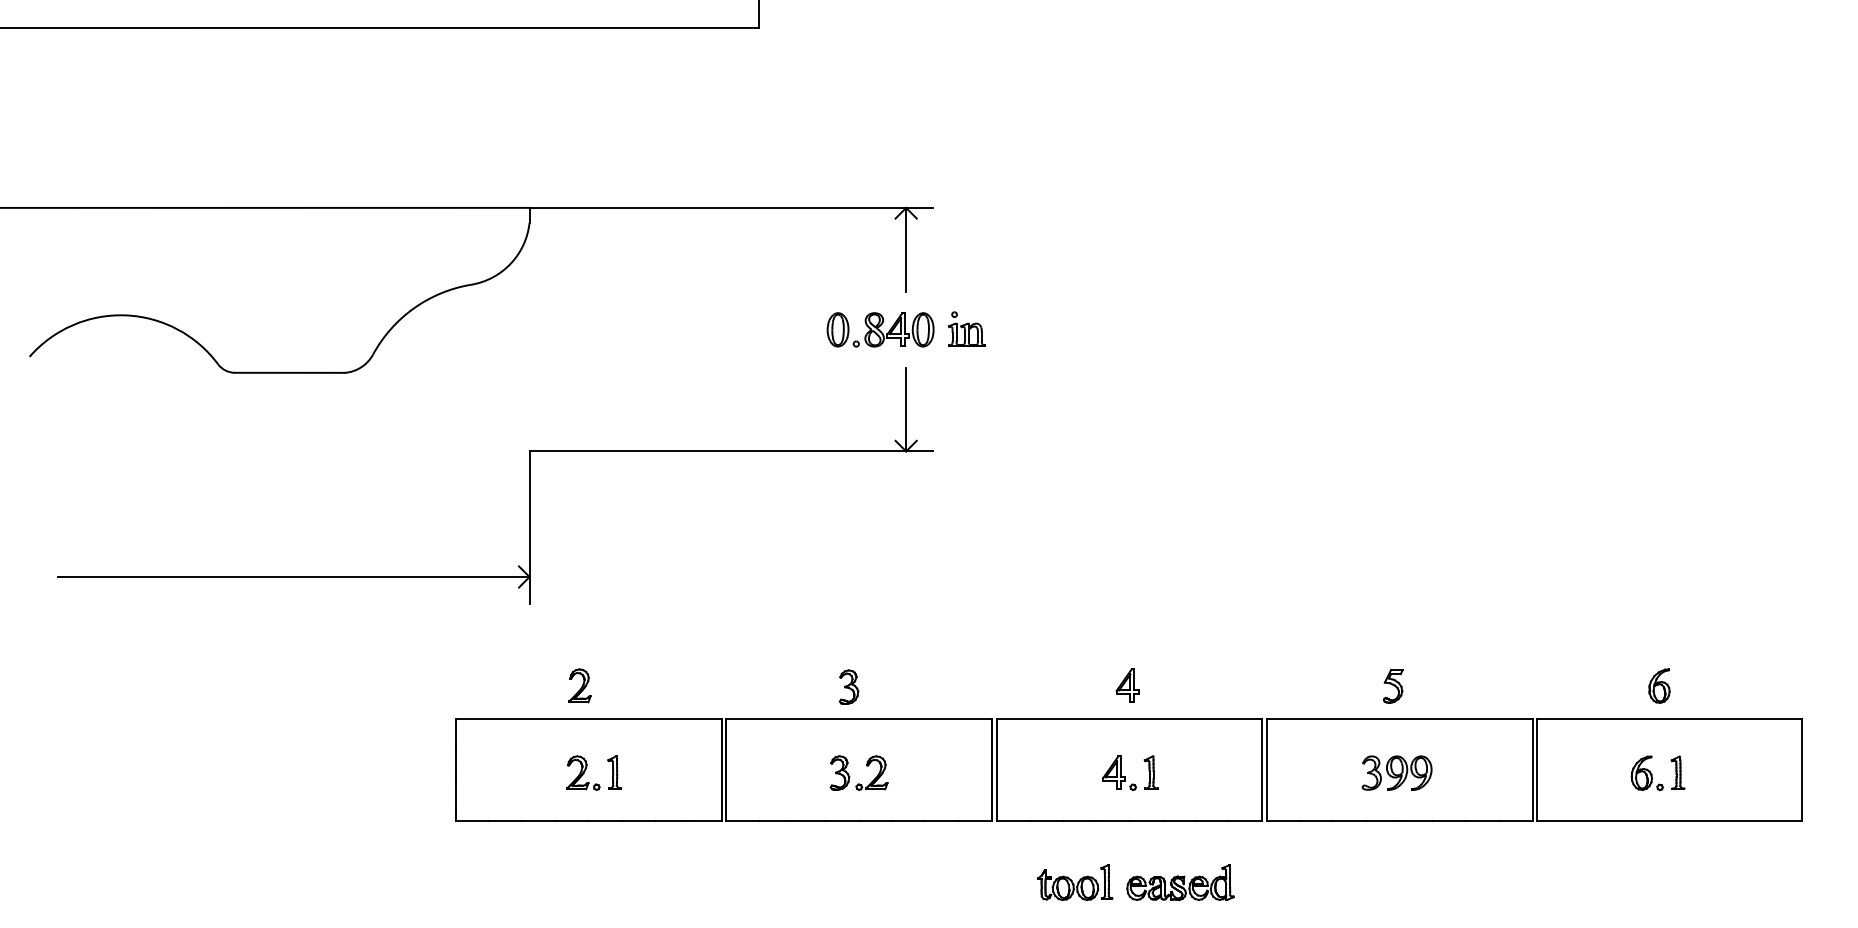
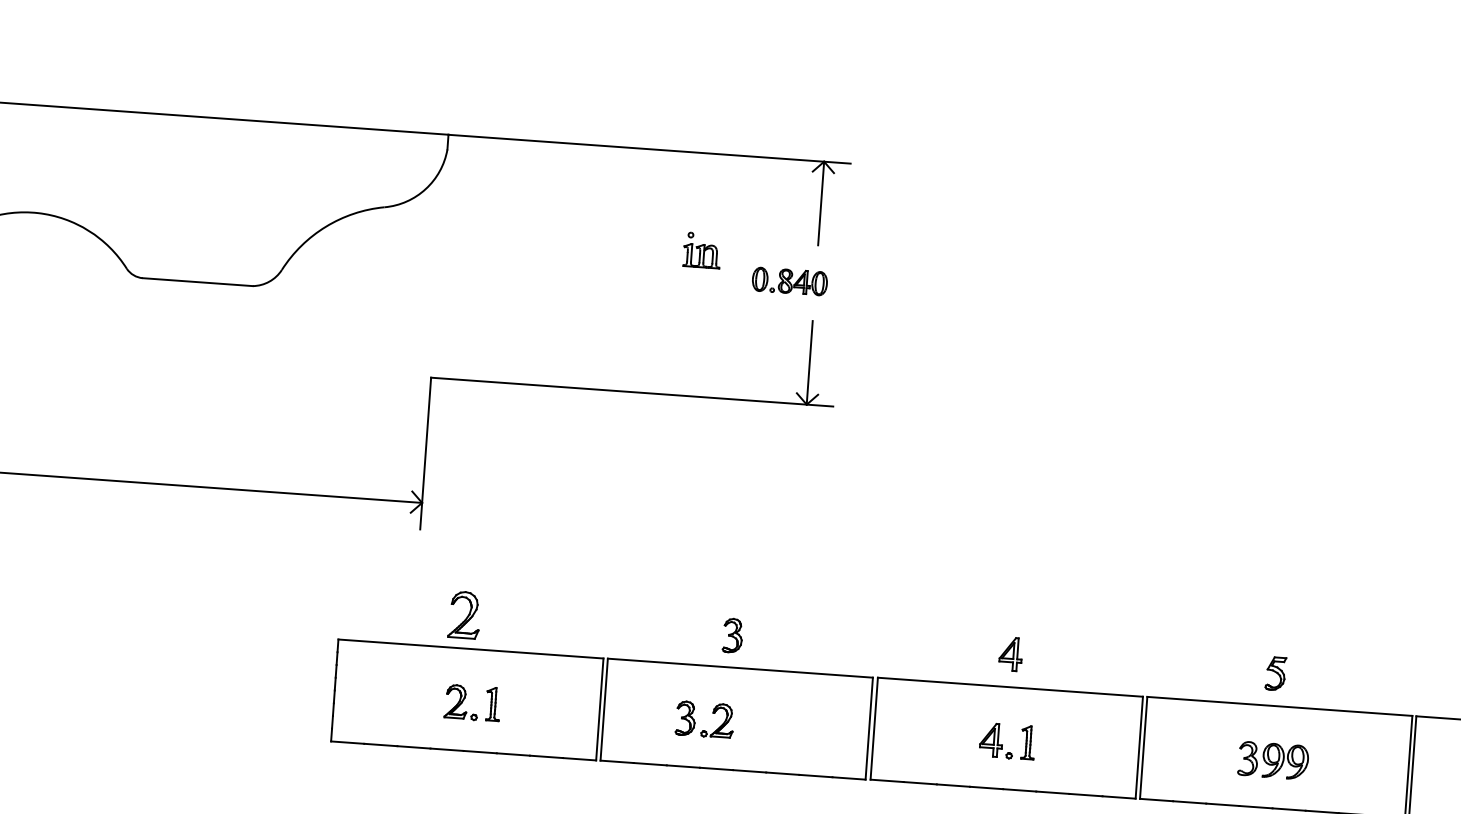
part: (966, 328) -> (701, 249), moved
part: (880, 329) -> (789, 281), size x0.7
part: (579, 685) -> (464, 614), size x1.4
part: (850, 776) -> (696, 722), moved

